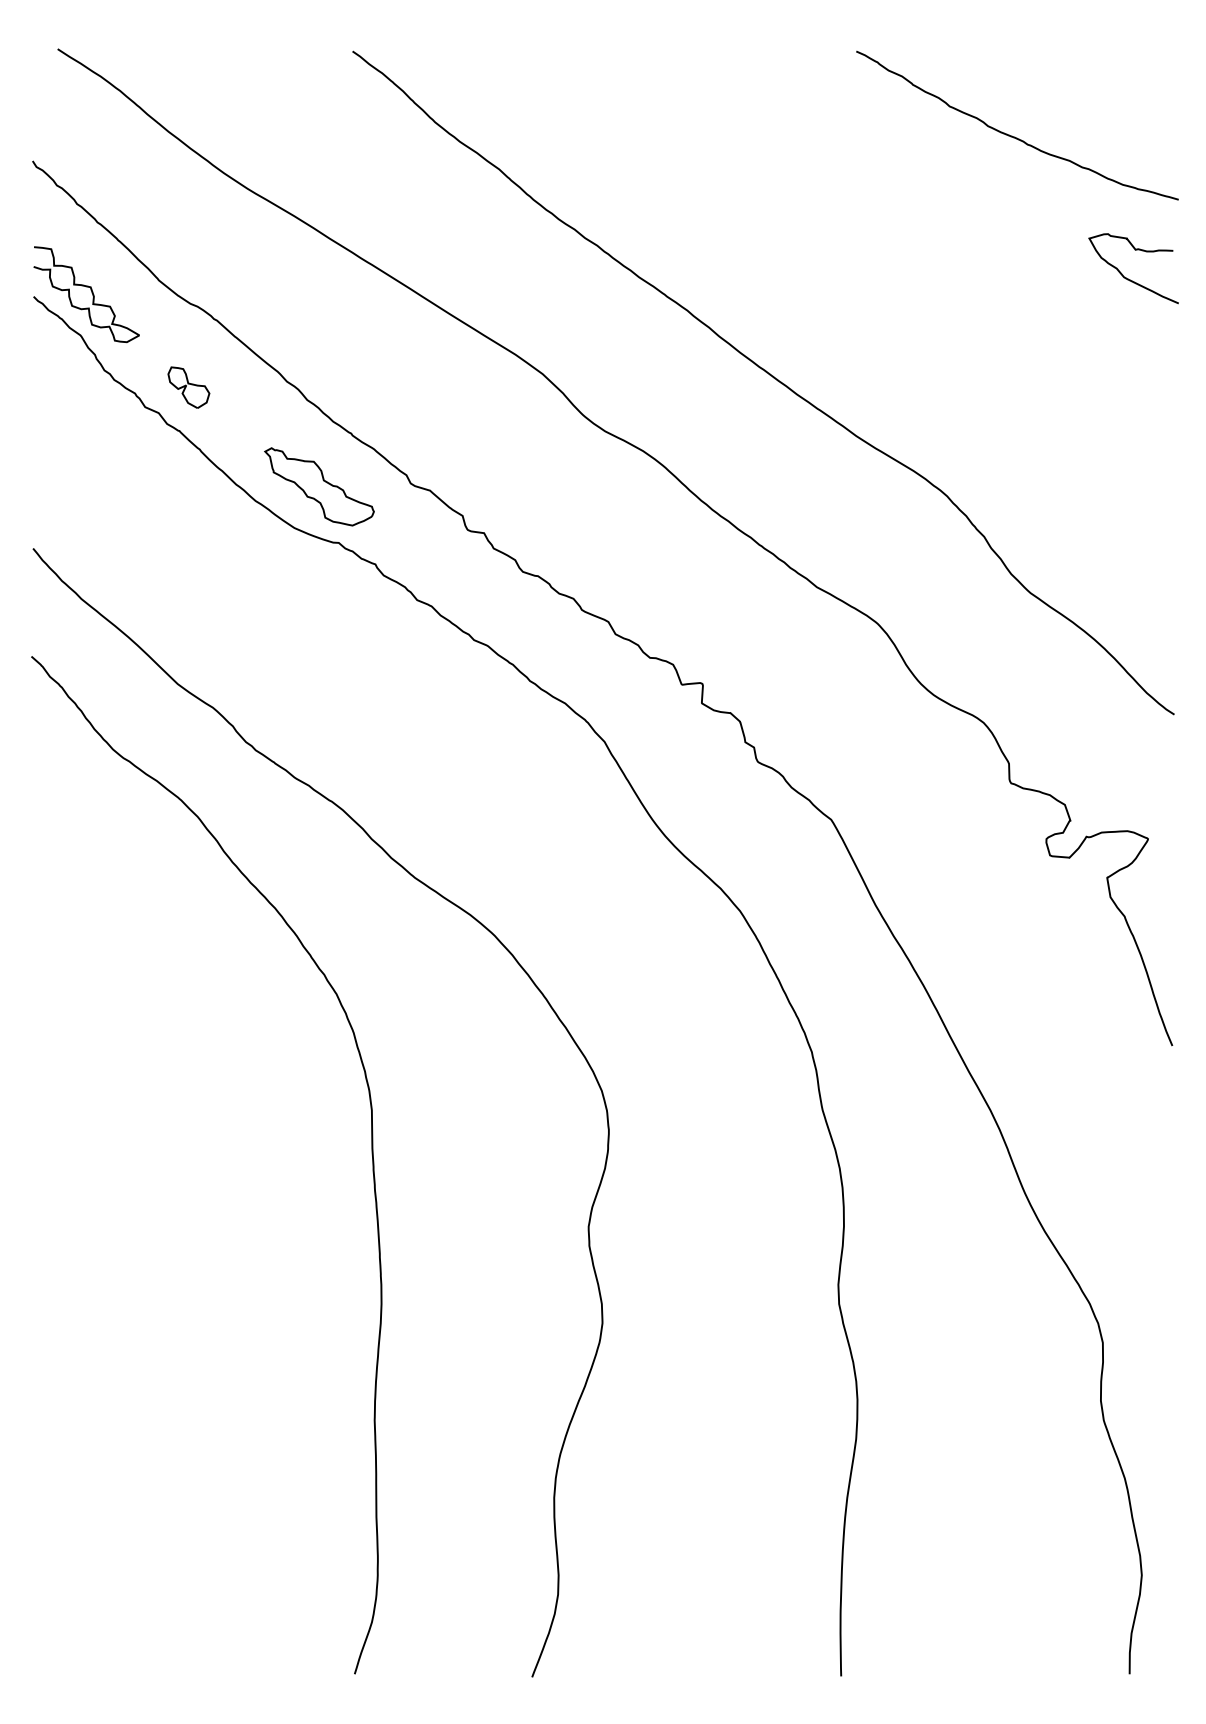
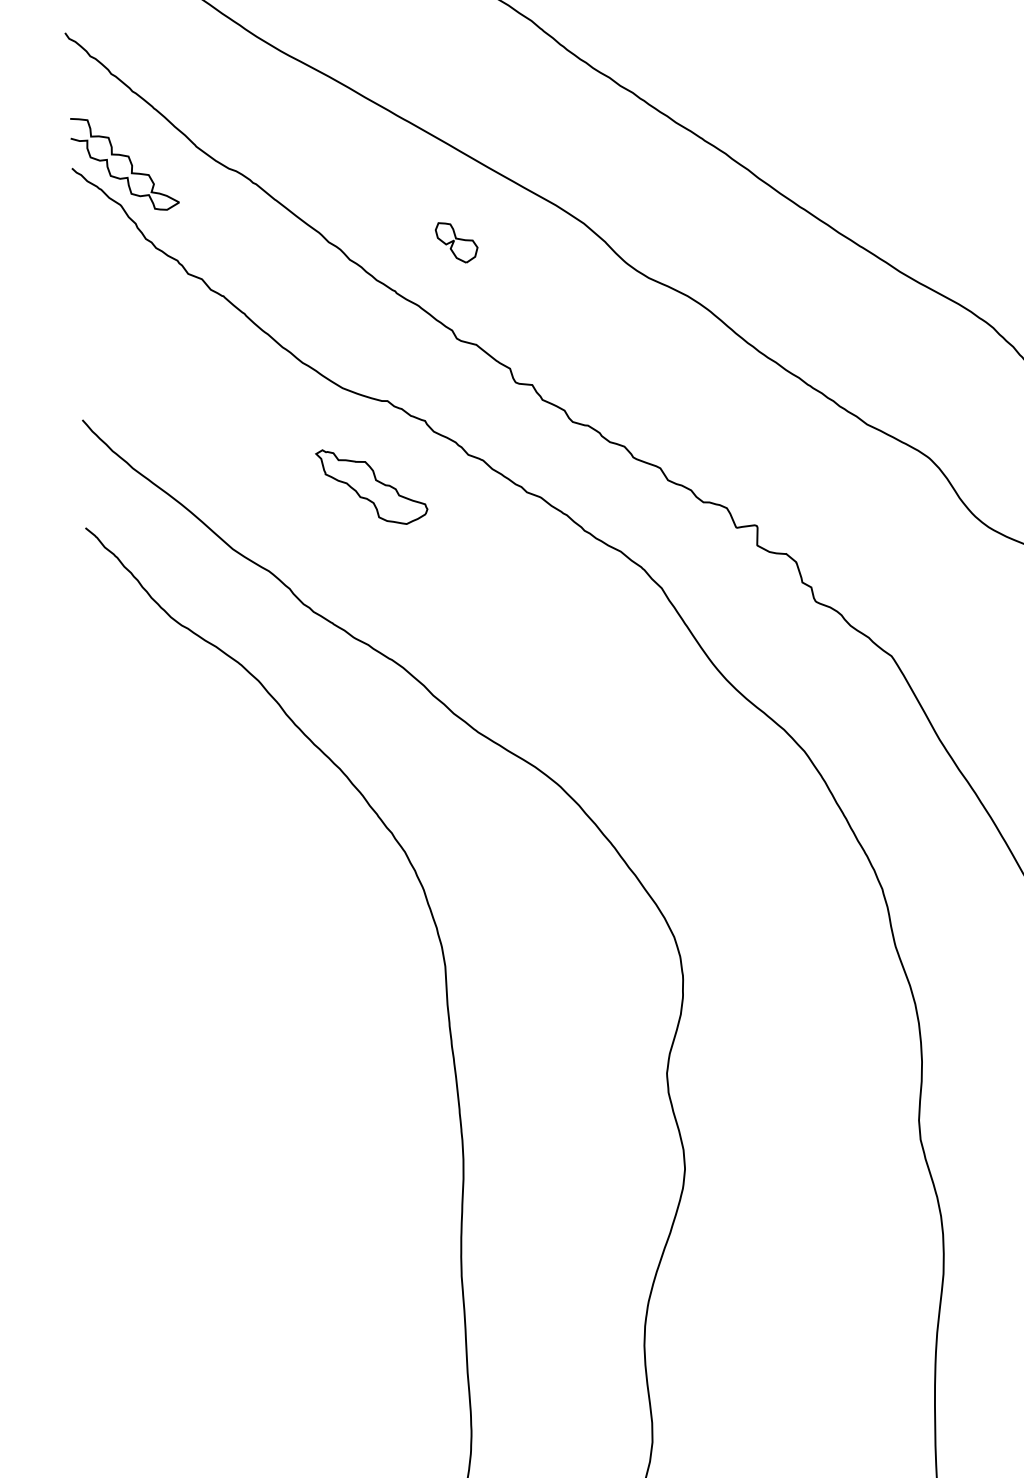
part: (188, 387) -> (456, 242), moved
part: (319, 486) -> (371, 486), moved

